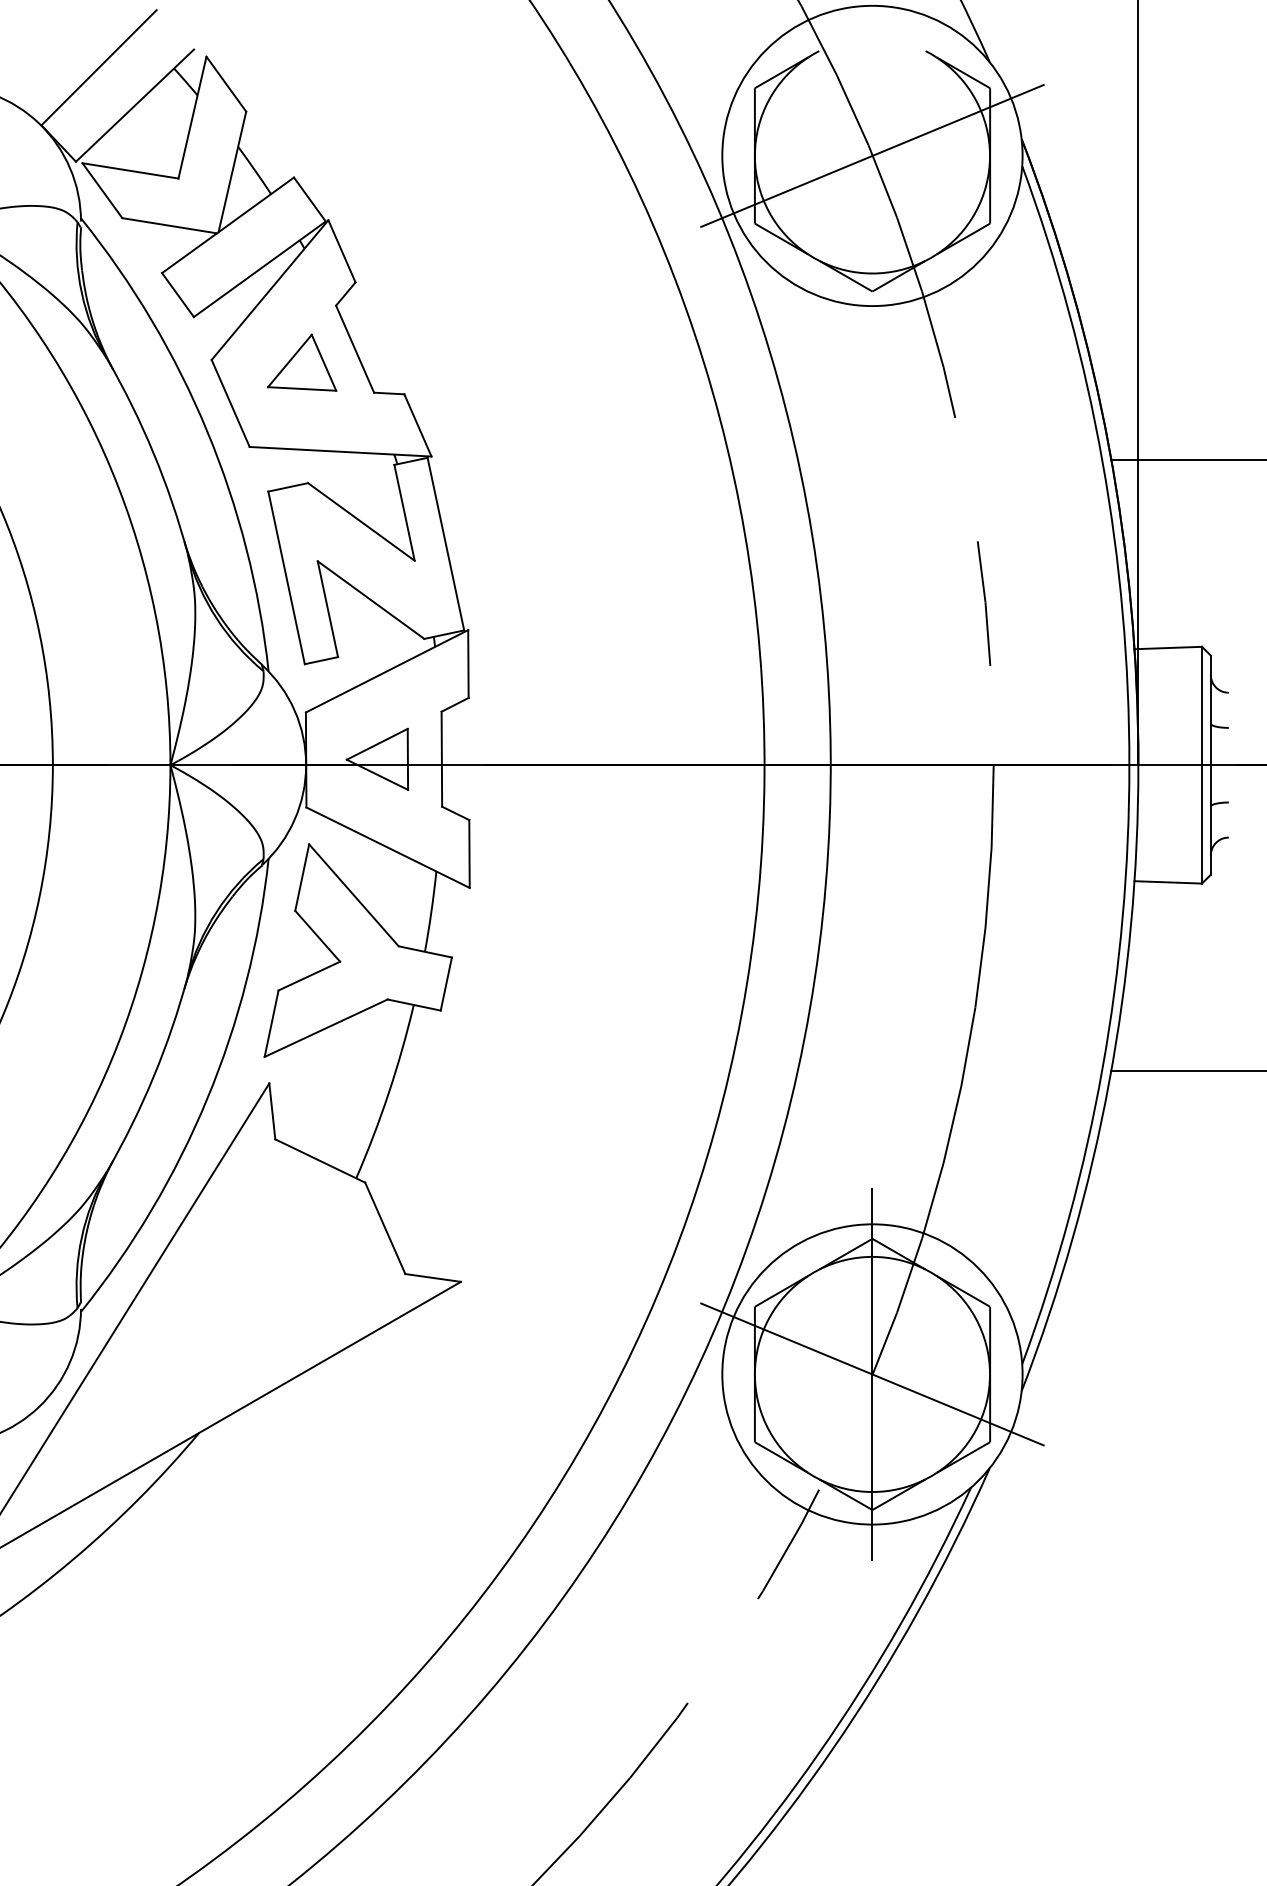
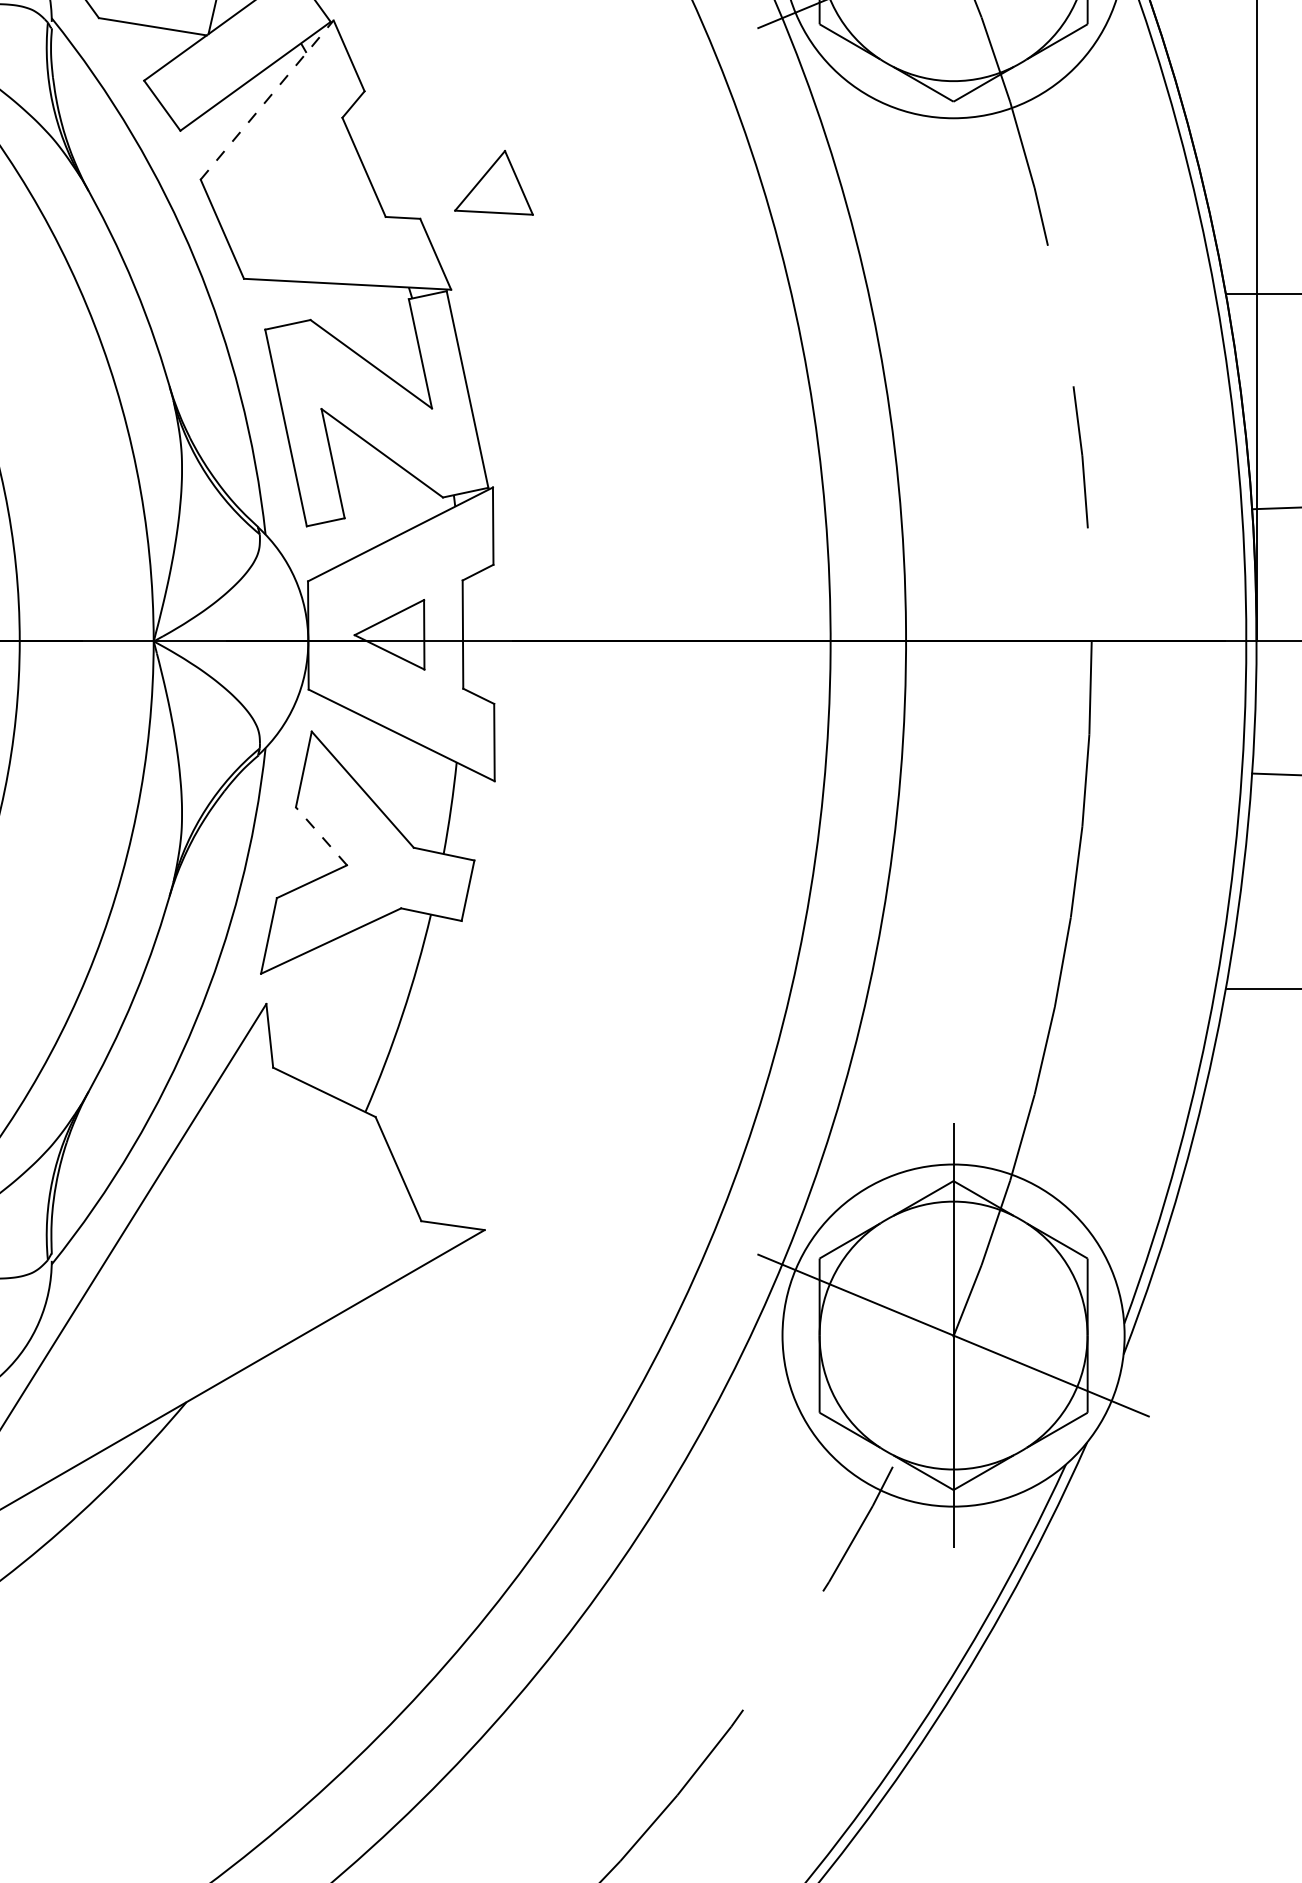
line: (270, 289) -> (267, 99), solid -> dashed
part: (302, 362) -> (494, 182), moved
line: (317, 936) -> (321, 836), solid -> dashed

